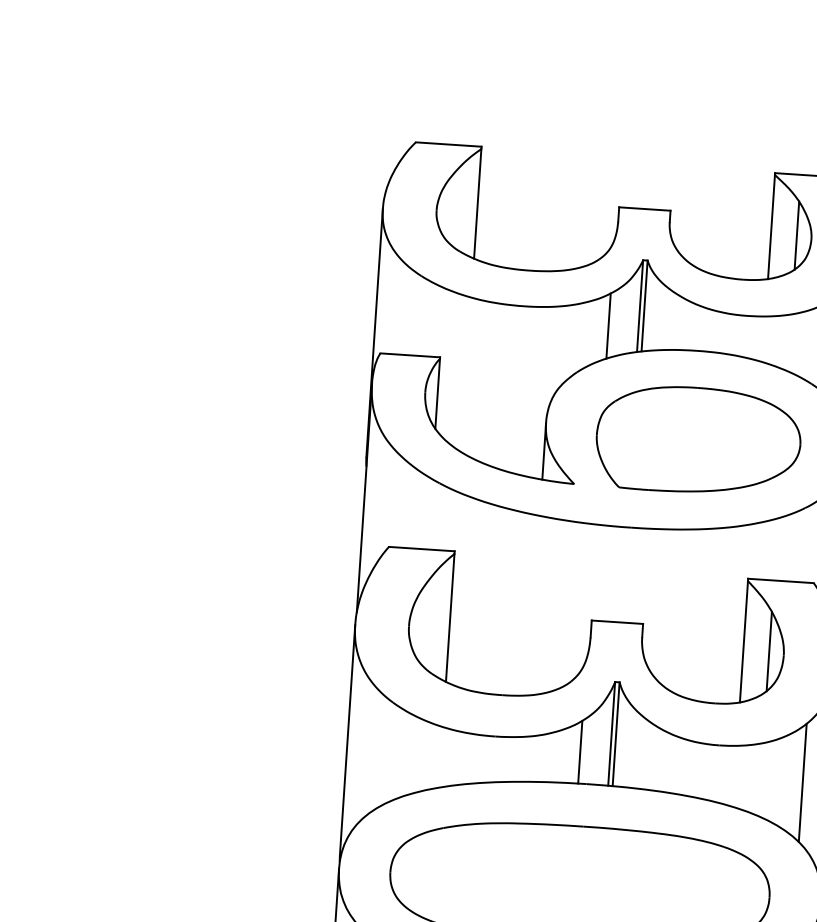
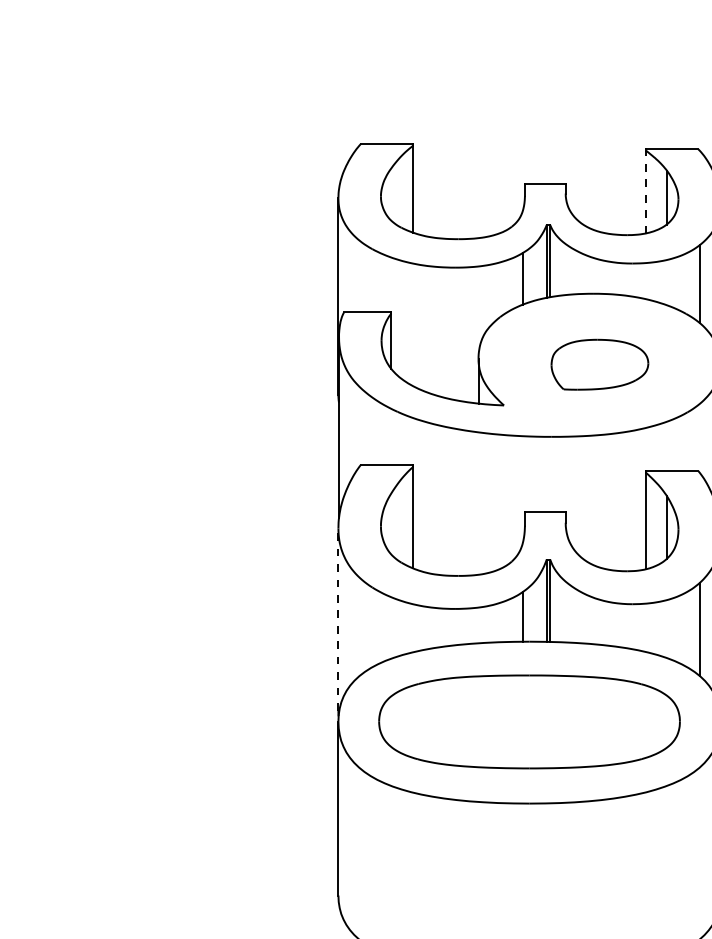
line: (771, 226) -> (646, 191), solid -> dashed
part: (698, 440) -> (599, 364), size x0.6
line: (347, 740) -> (338, 619), solid -> dashed

